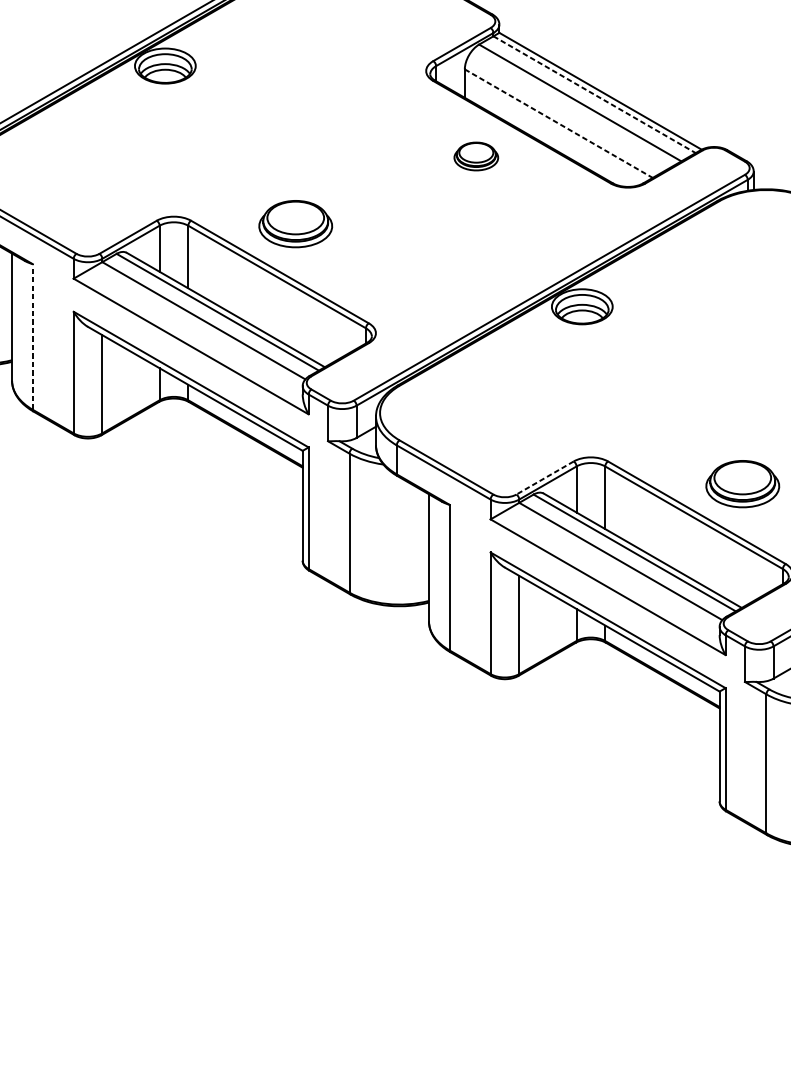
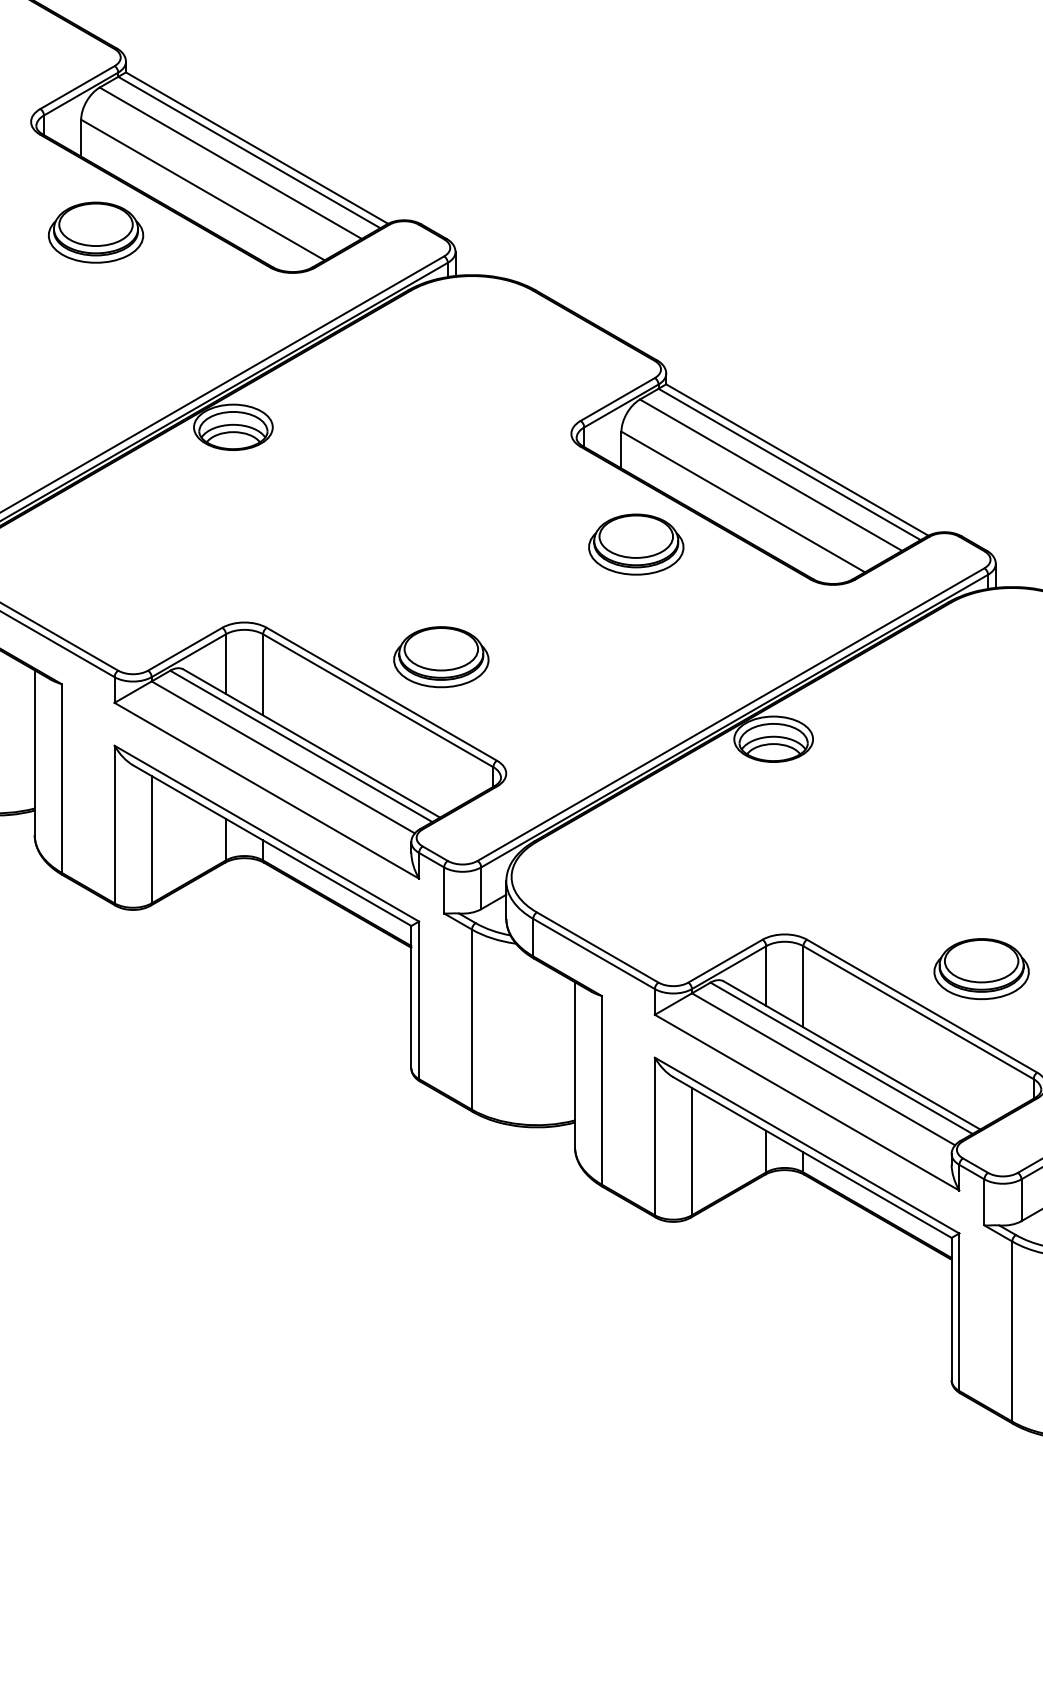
line: (595, 94) -> (790, 464), dashed -> solid
line: (559, 123) -> (743, 501), dashed -> solid
part: (476, 156) -> (636, 544), size x1.67
part: (295, 224) -> (441, 657), moved
line: (32, 336) -> (61, 777), dashed -> solid
line: (545, 478) -> (725, 961), dashed -> solid

